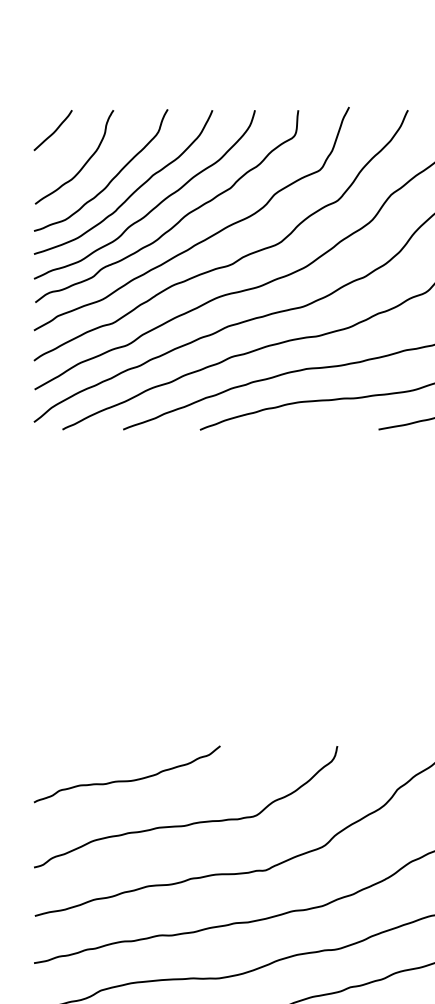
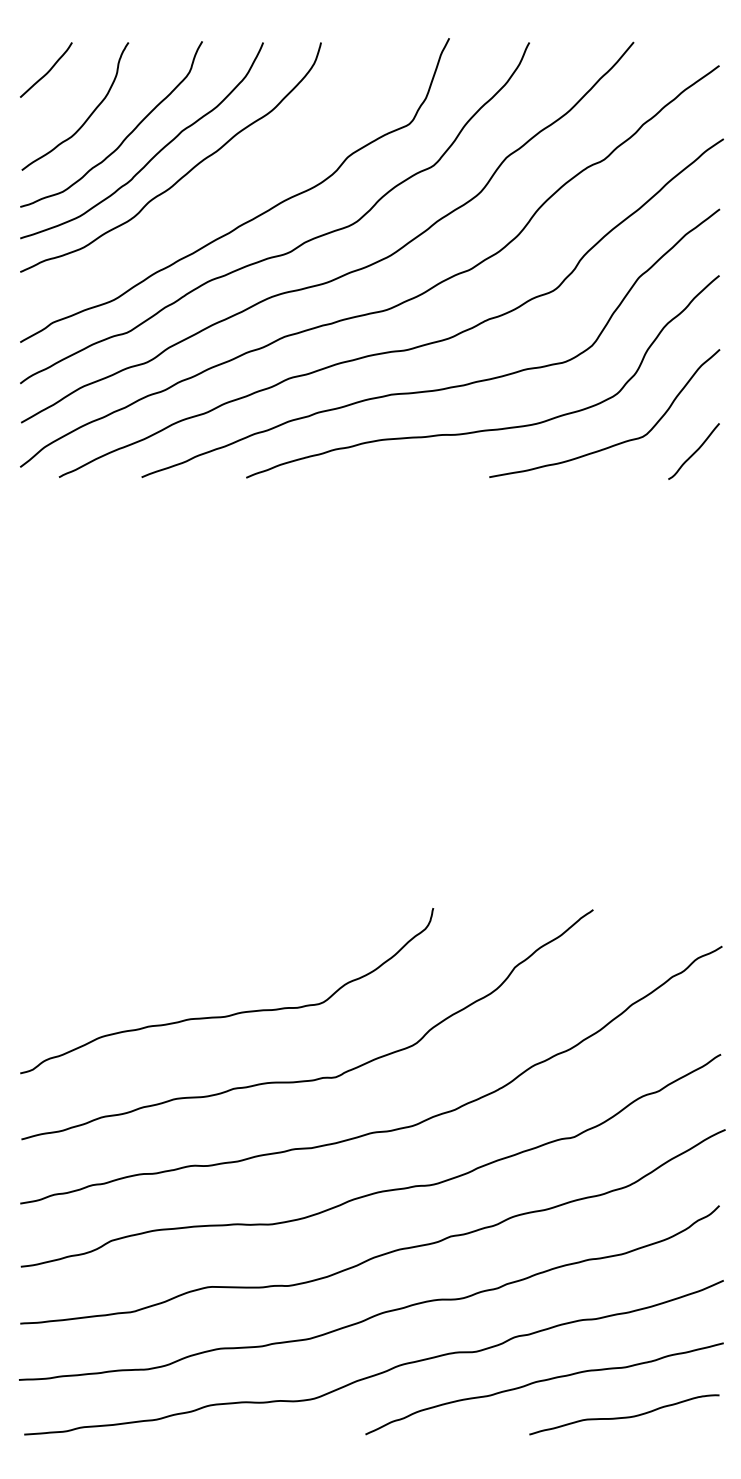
curve: (180, 219) -> (219, 191), removed
curve: (128, 780) -> (149, 954), removed

